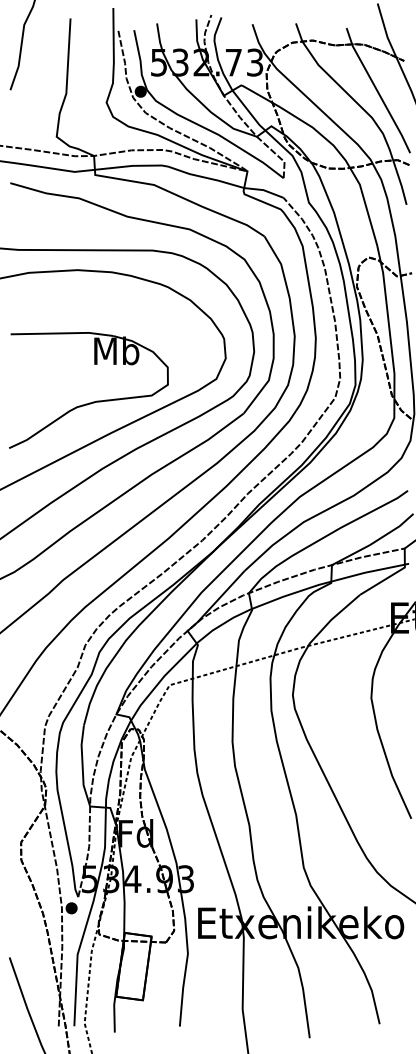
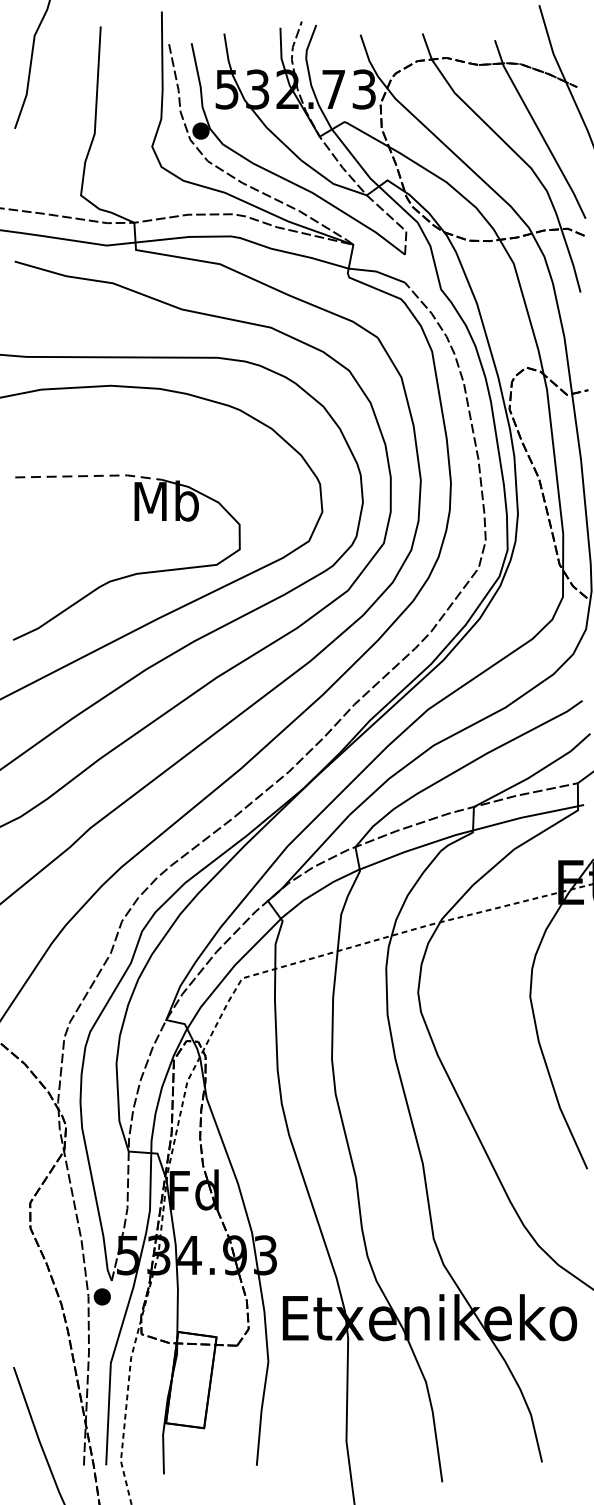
line: (63, 333) -> (90, 476), solid -> dashed

